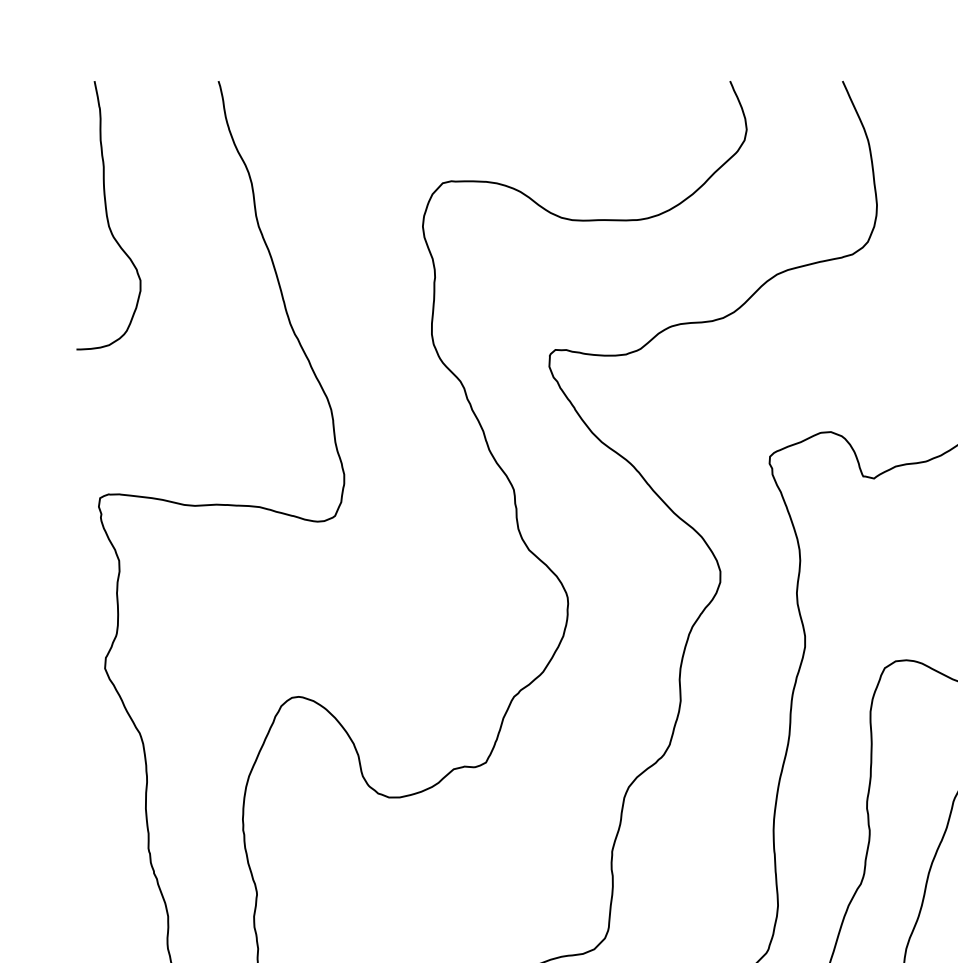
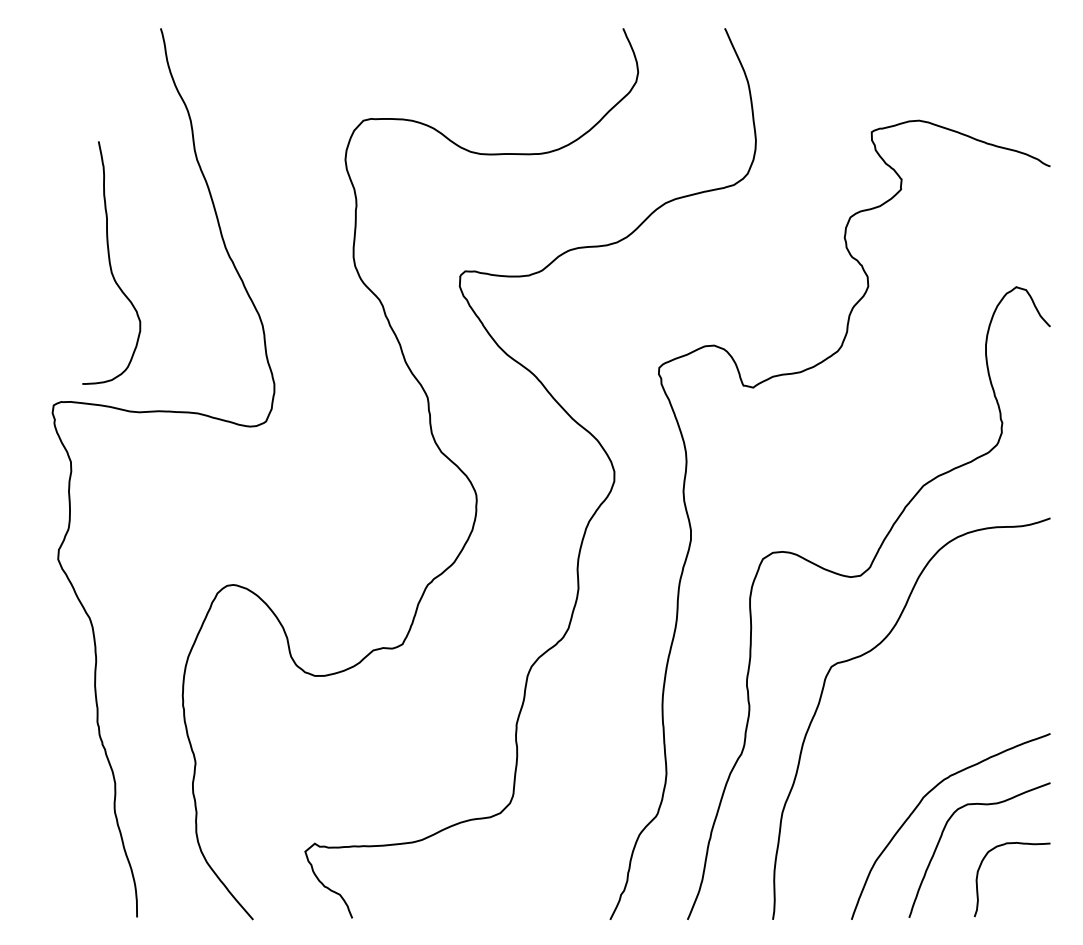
curve: (107, 215) -> (110, 262), moved

